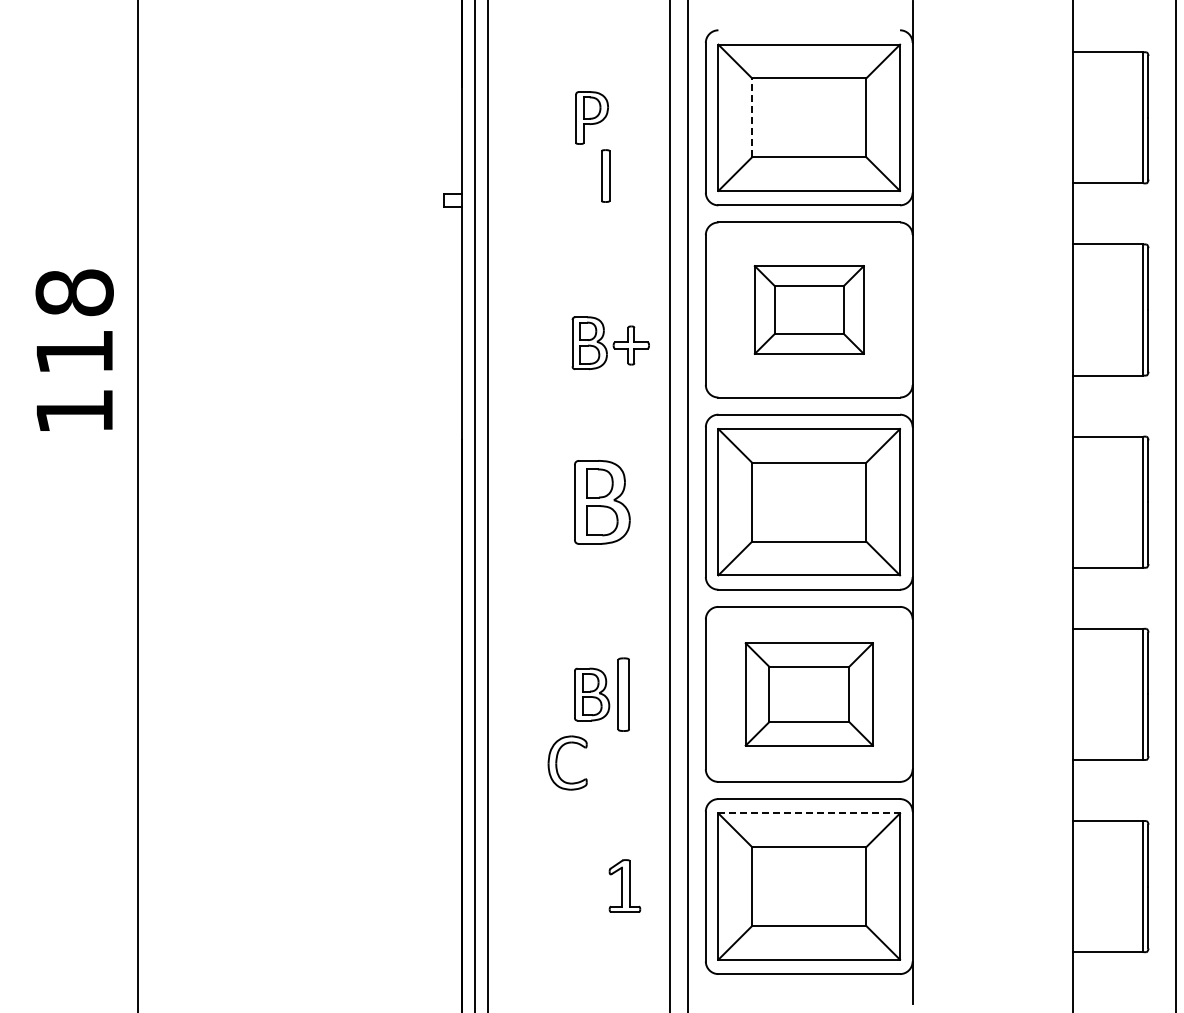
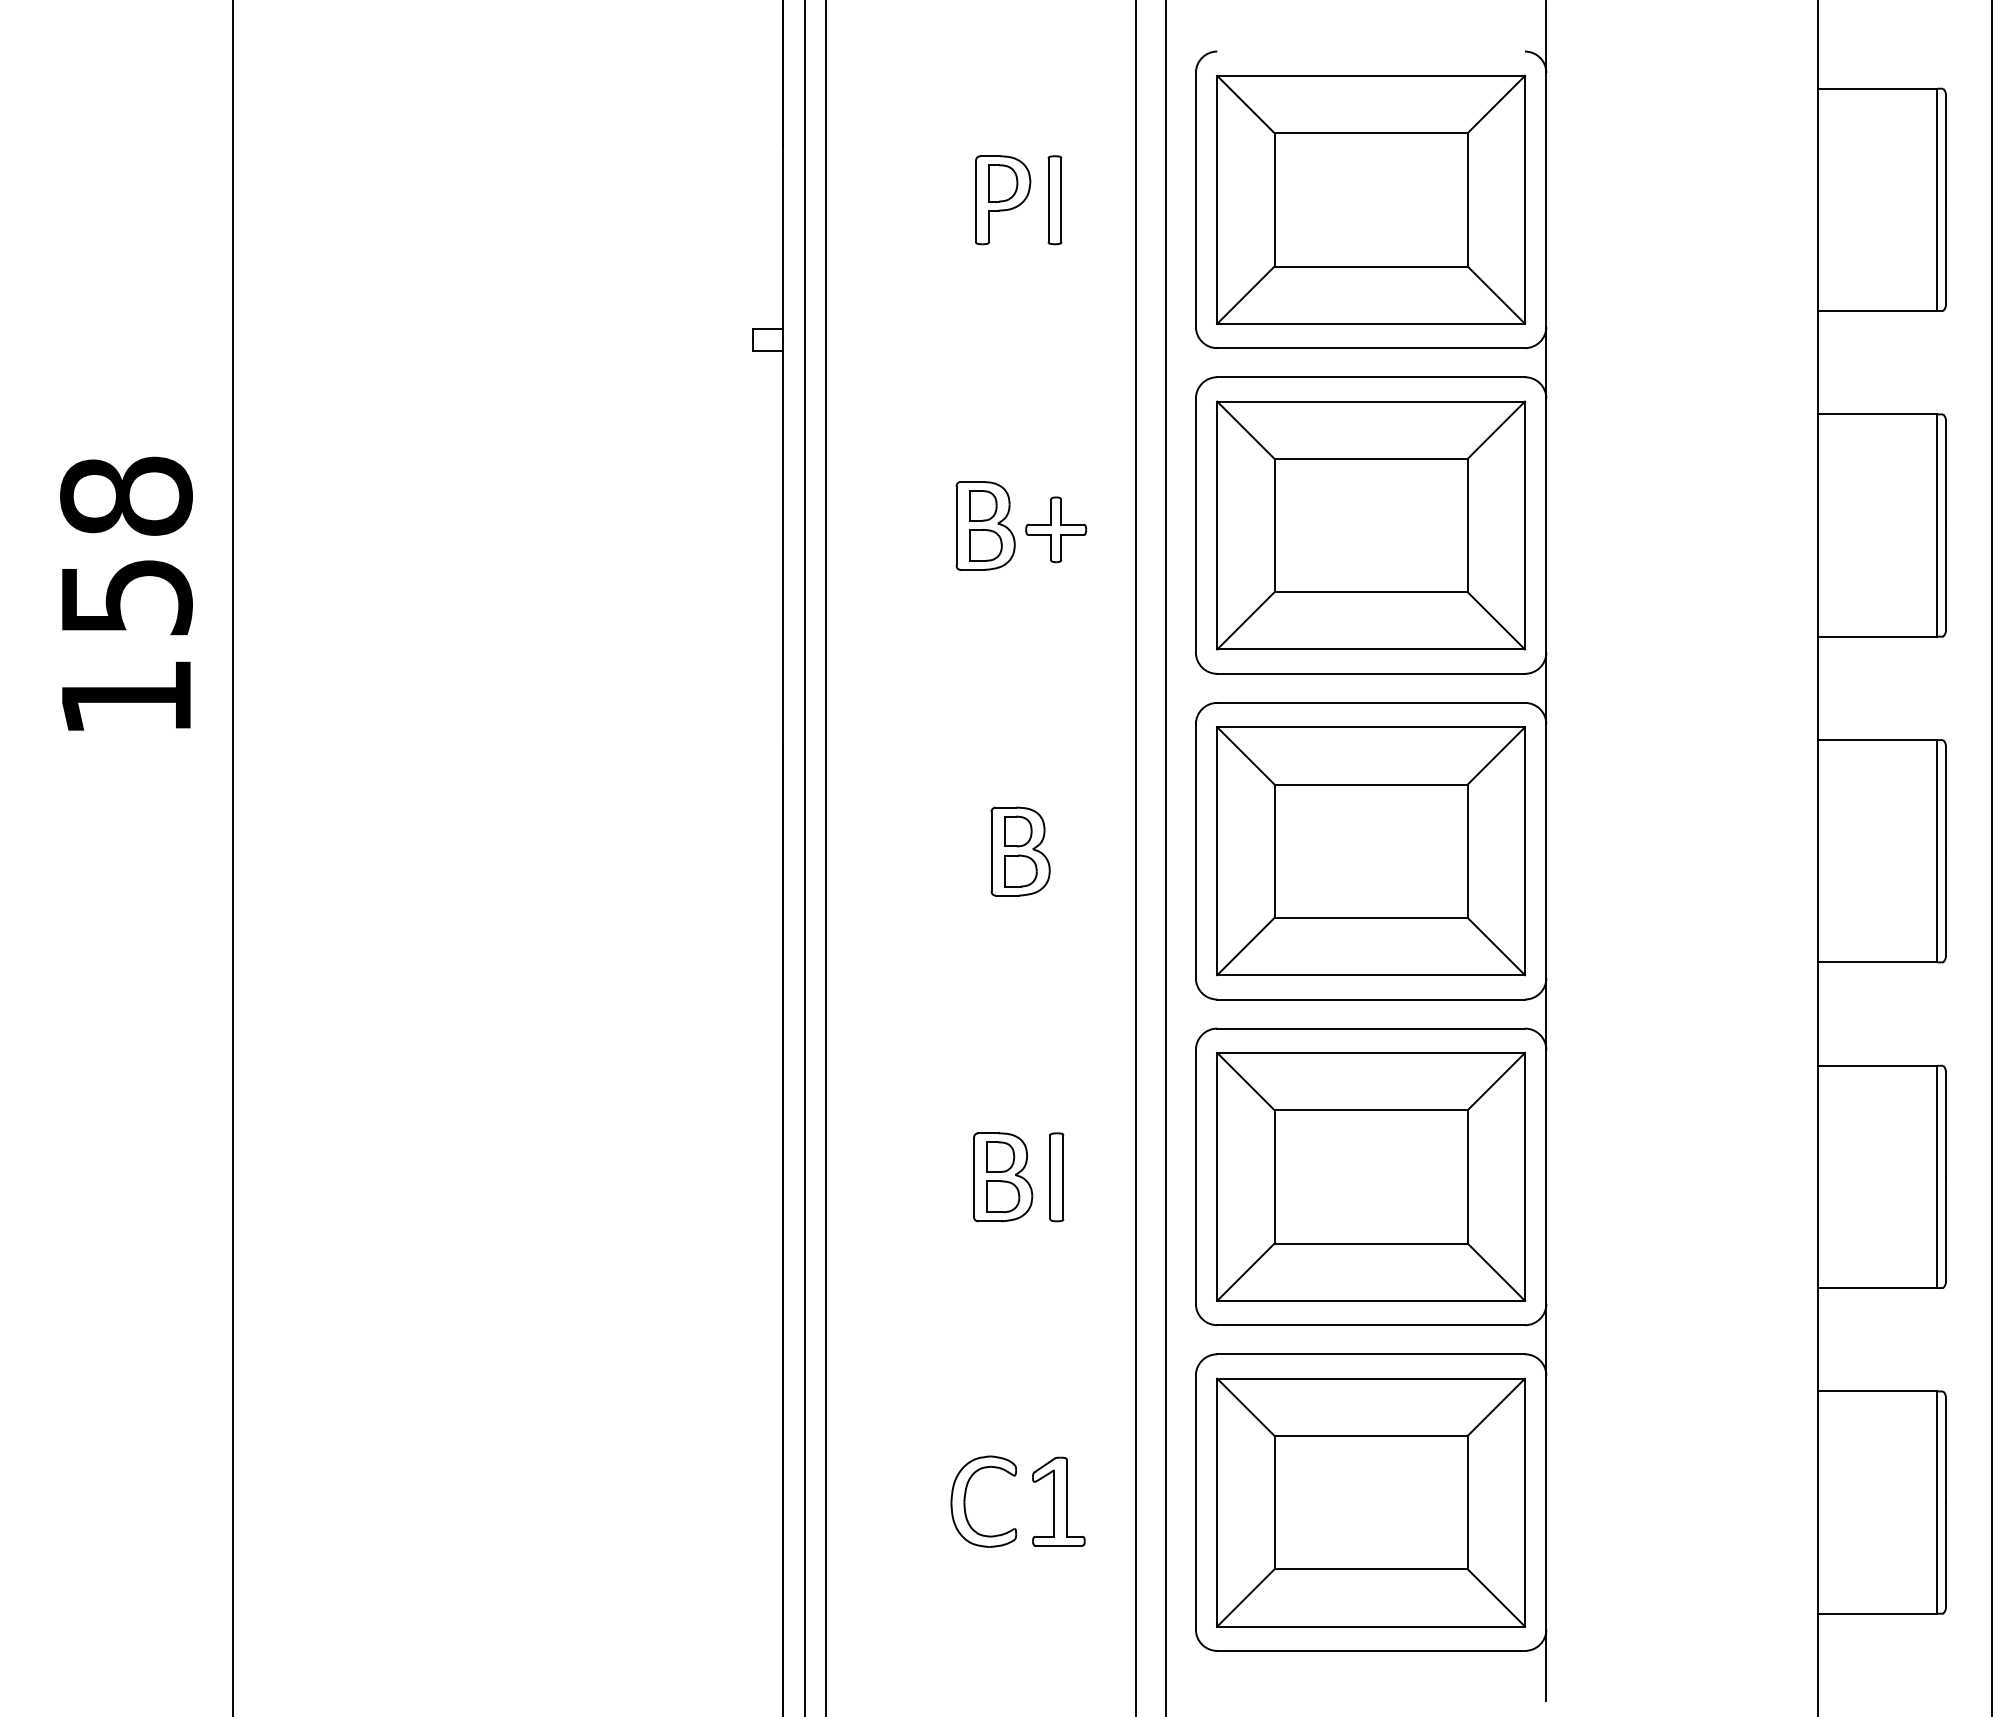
line: (752, 117) -> (1274, 199), dashed -> solid
part: (605, 175) -> (1054, 199), moved
part: (809, 309) -> (1371, 524), size x1.67
part: (610, 343) -> (1020, 526), moved
text: (74, 352) -> (126, 597), 118 -> 158
part: (602, 502) -> (1020, 851), size x0.62
part: (623, 694) -> (1056, 1177), size x0.71
part: (809, 694) -> (1371, 1177), size x1.43
part: (557, 762) -> (966, 1500), moved
line: (809, 813) -> (1371, 1378), dashed -> solid

